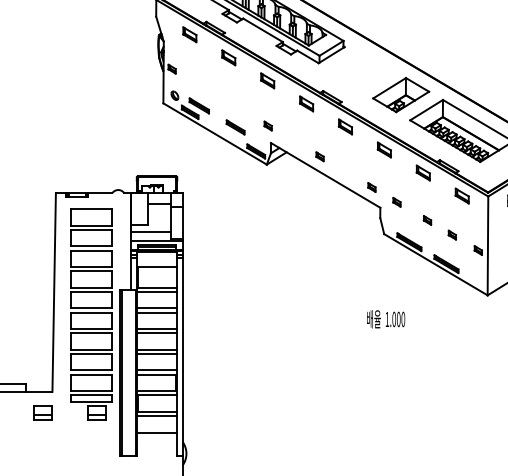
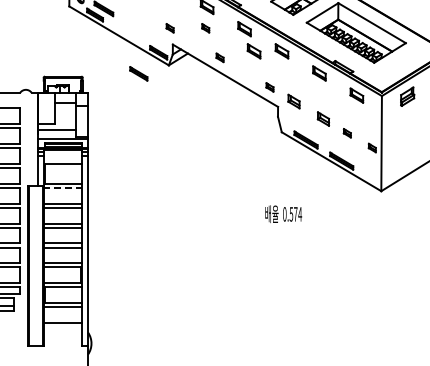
part: (304, 125) -> (205, 27), added
part: (235, 127) -> (138, 73), moved
part: (354, 149) -> (253, 50), added
part: (396, 202) -> (293, 101), size x1.6
part: (427, 220) -> (323, 119), size x1.6
line: (157, 292) -> (63, 188), solid -> dashed
text: (395, 319) -> (292, 214), 1.000 -> 0.574

